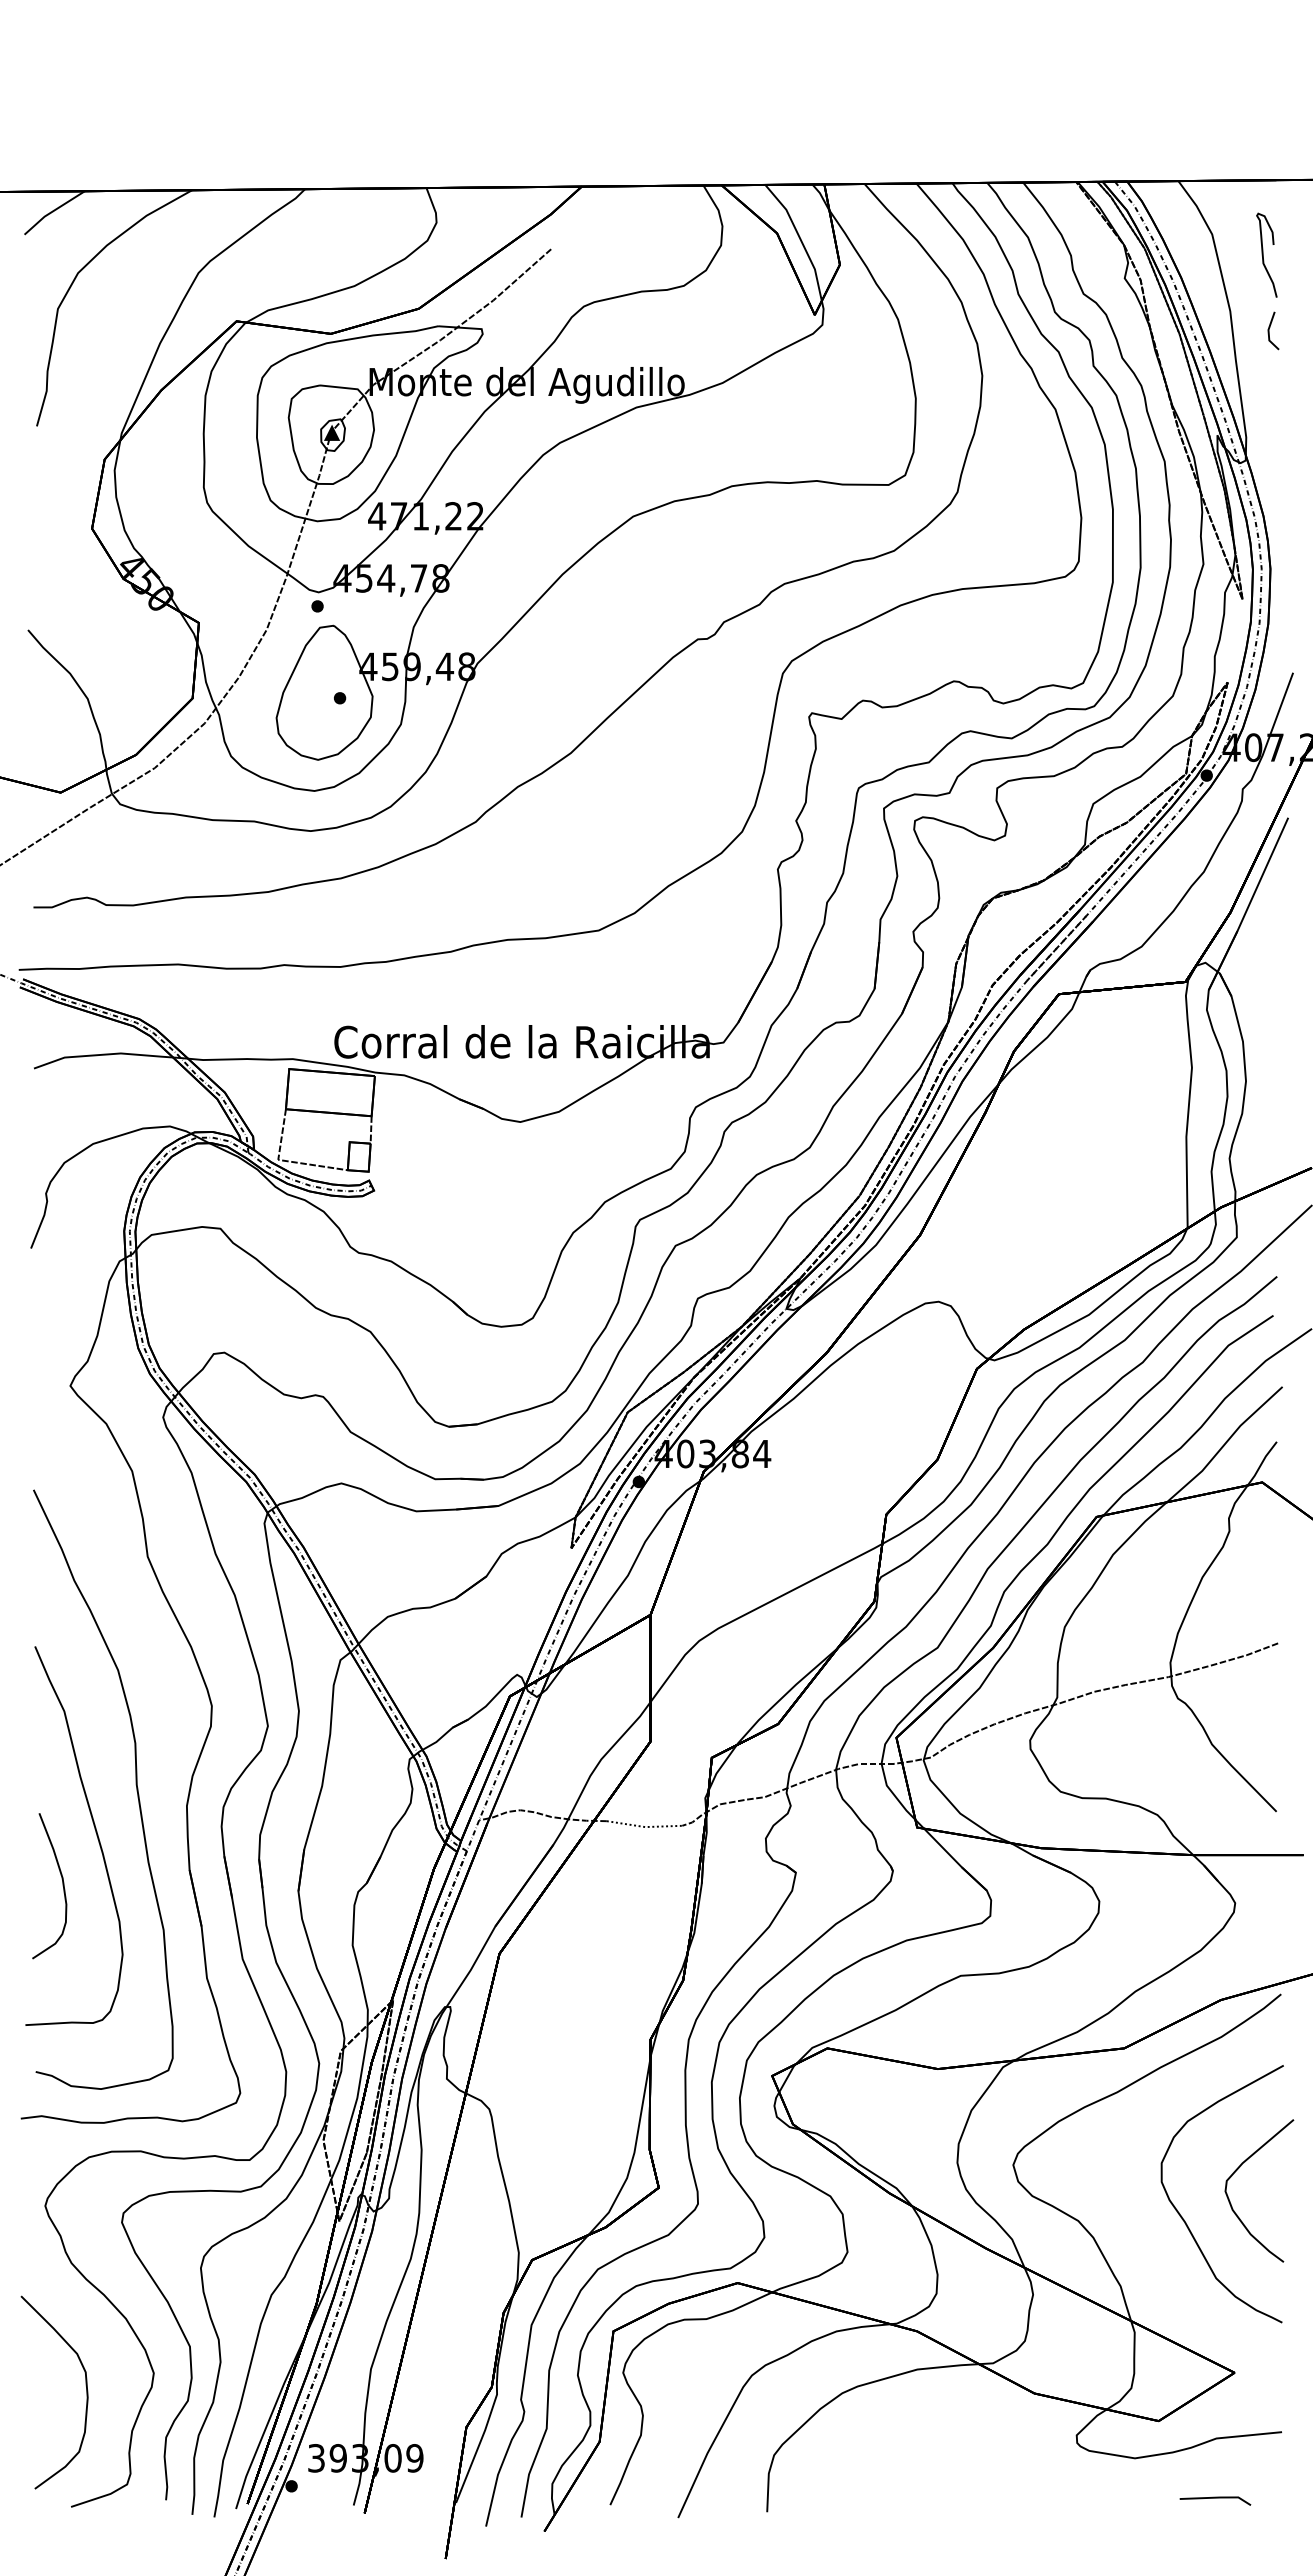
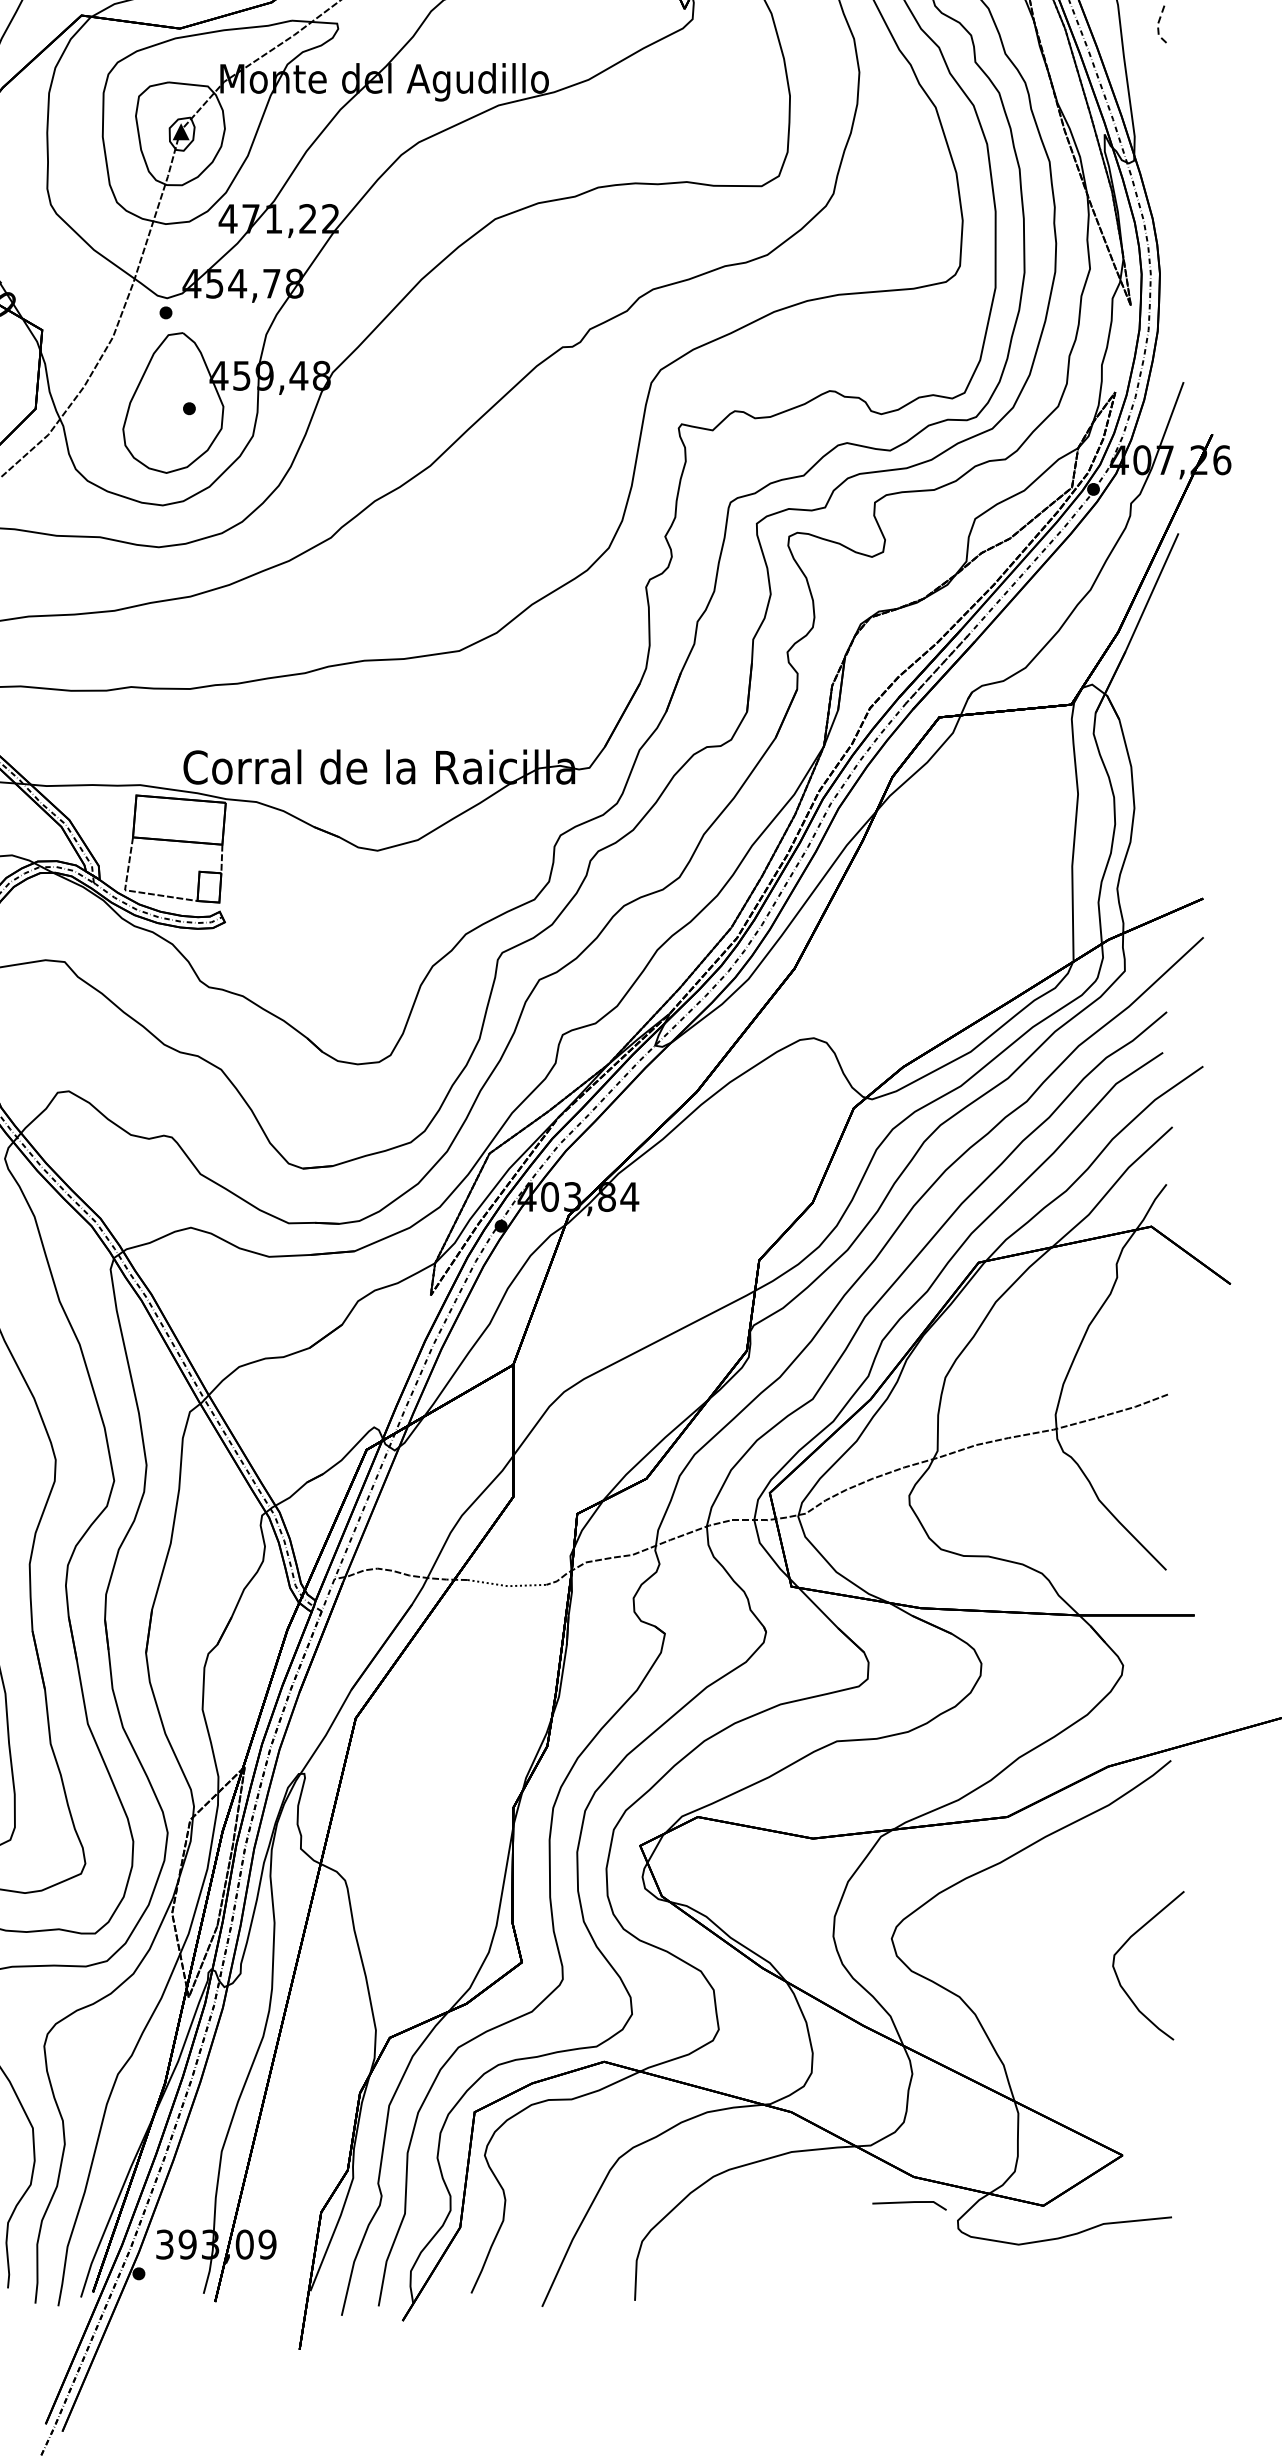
line: (1268, 332) -> (1157, 27), solid -> dashed
curve: (1184, 2219) -> (1070, 1995), removed
line: (1215, 2498) -> (909, 2203), moved

